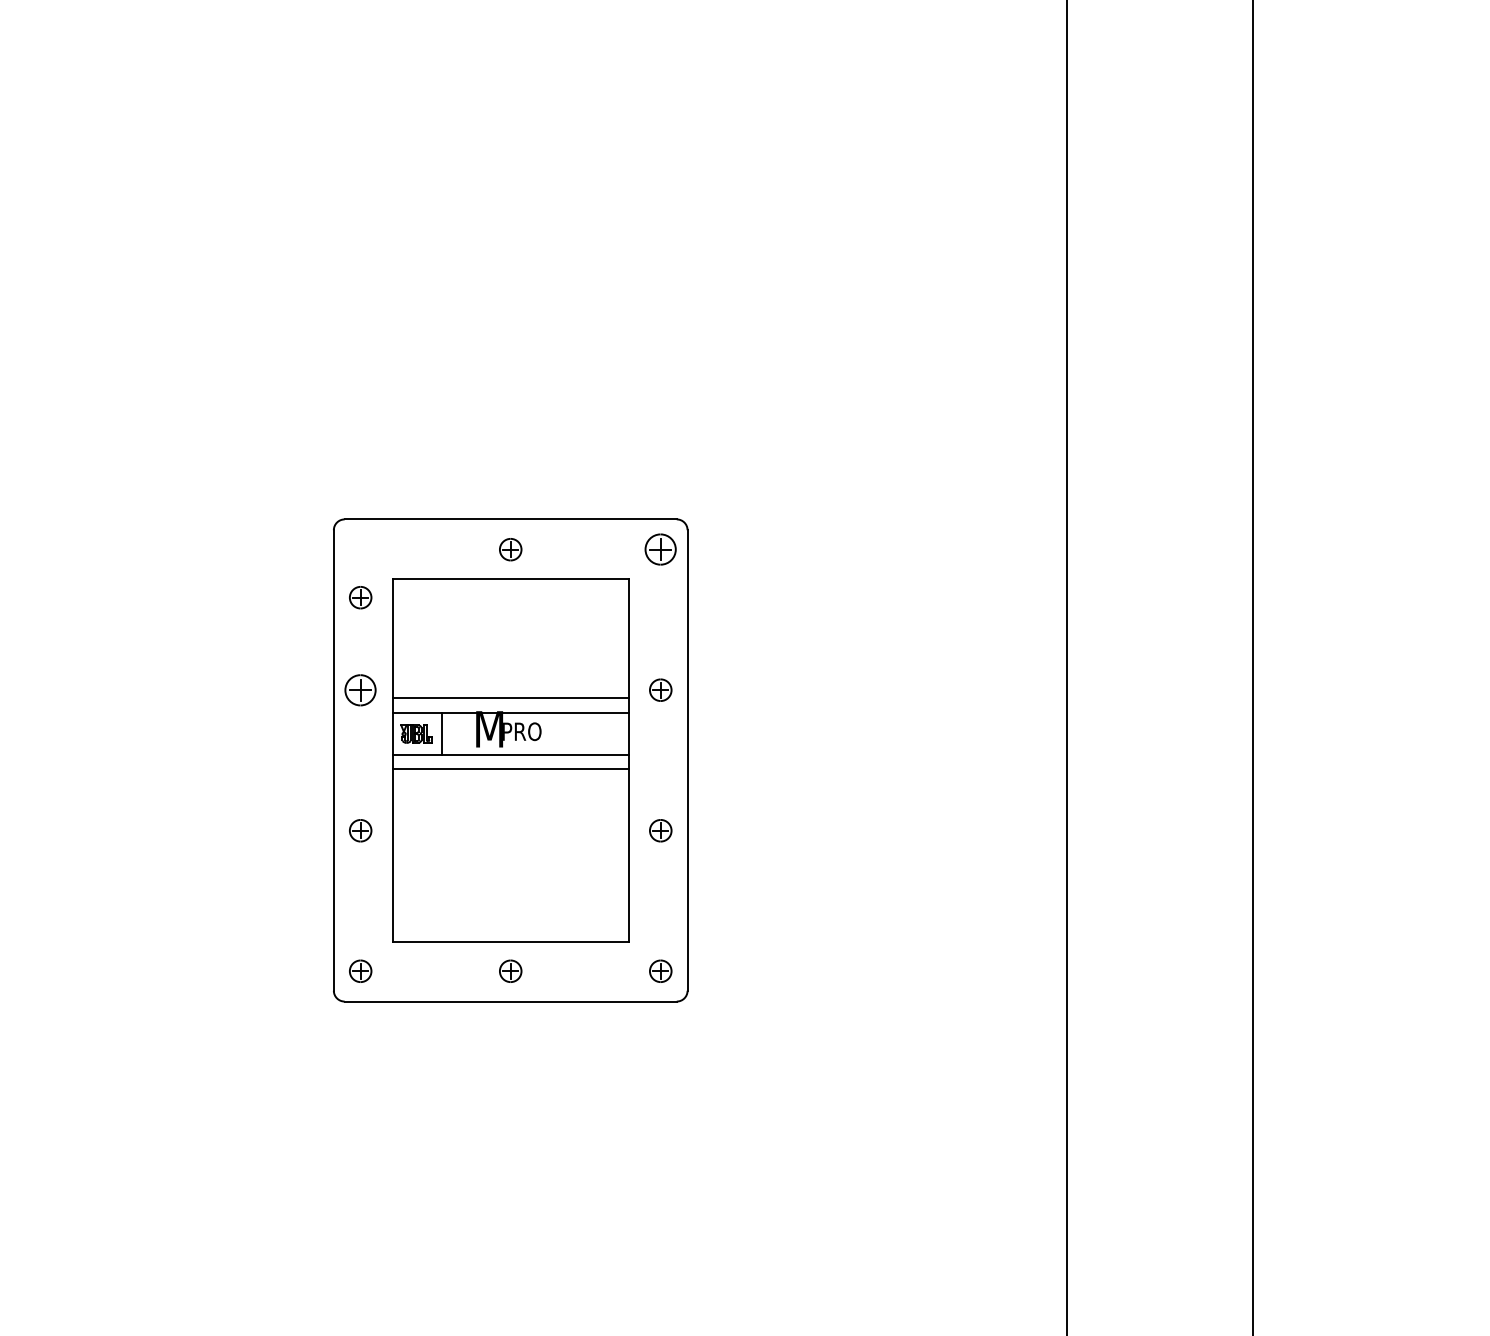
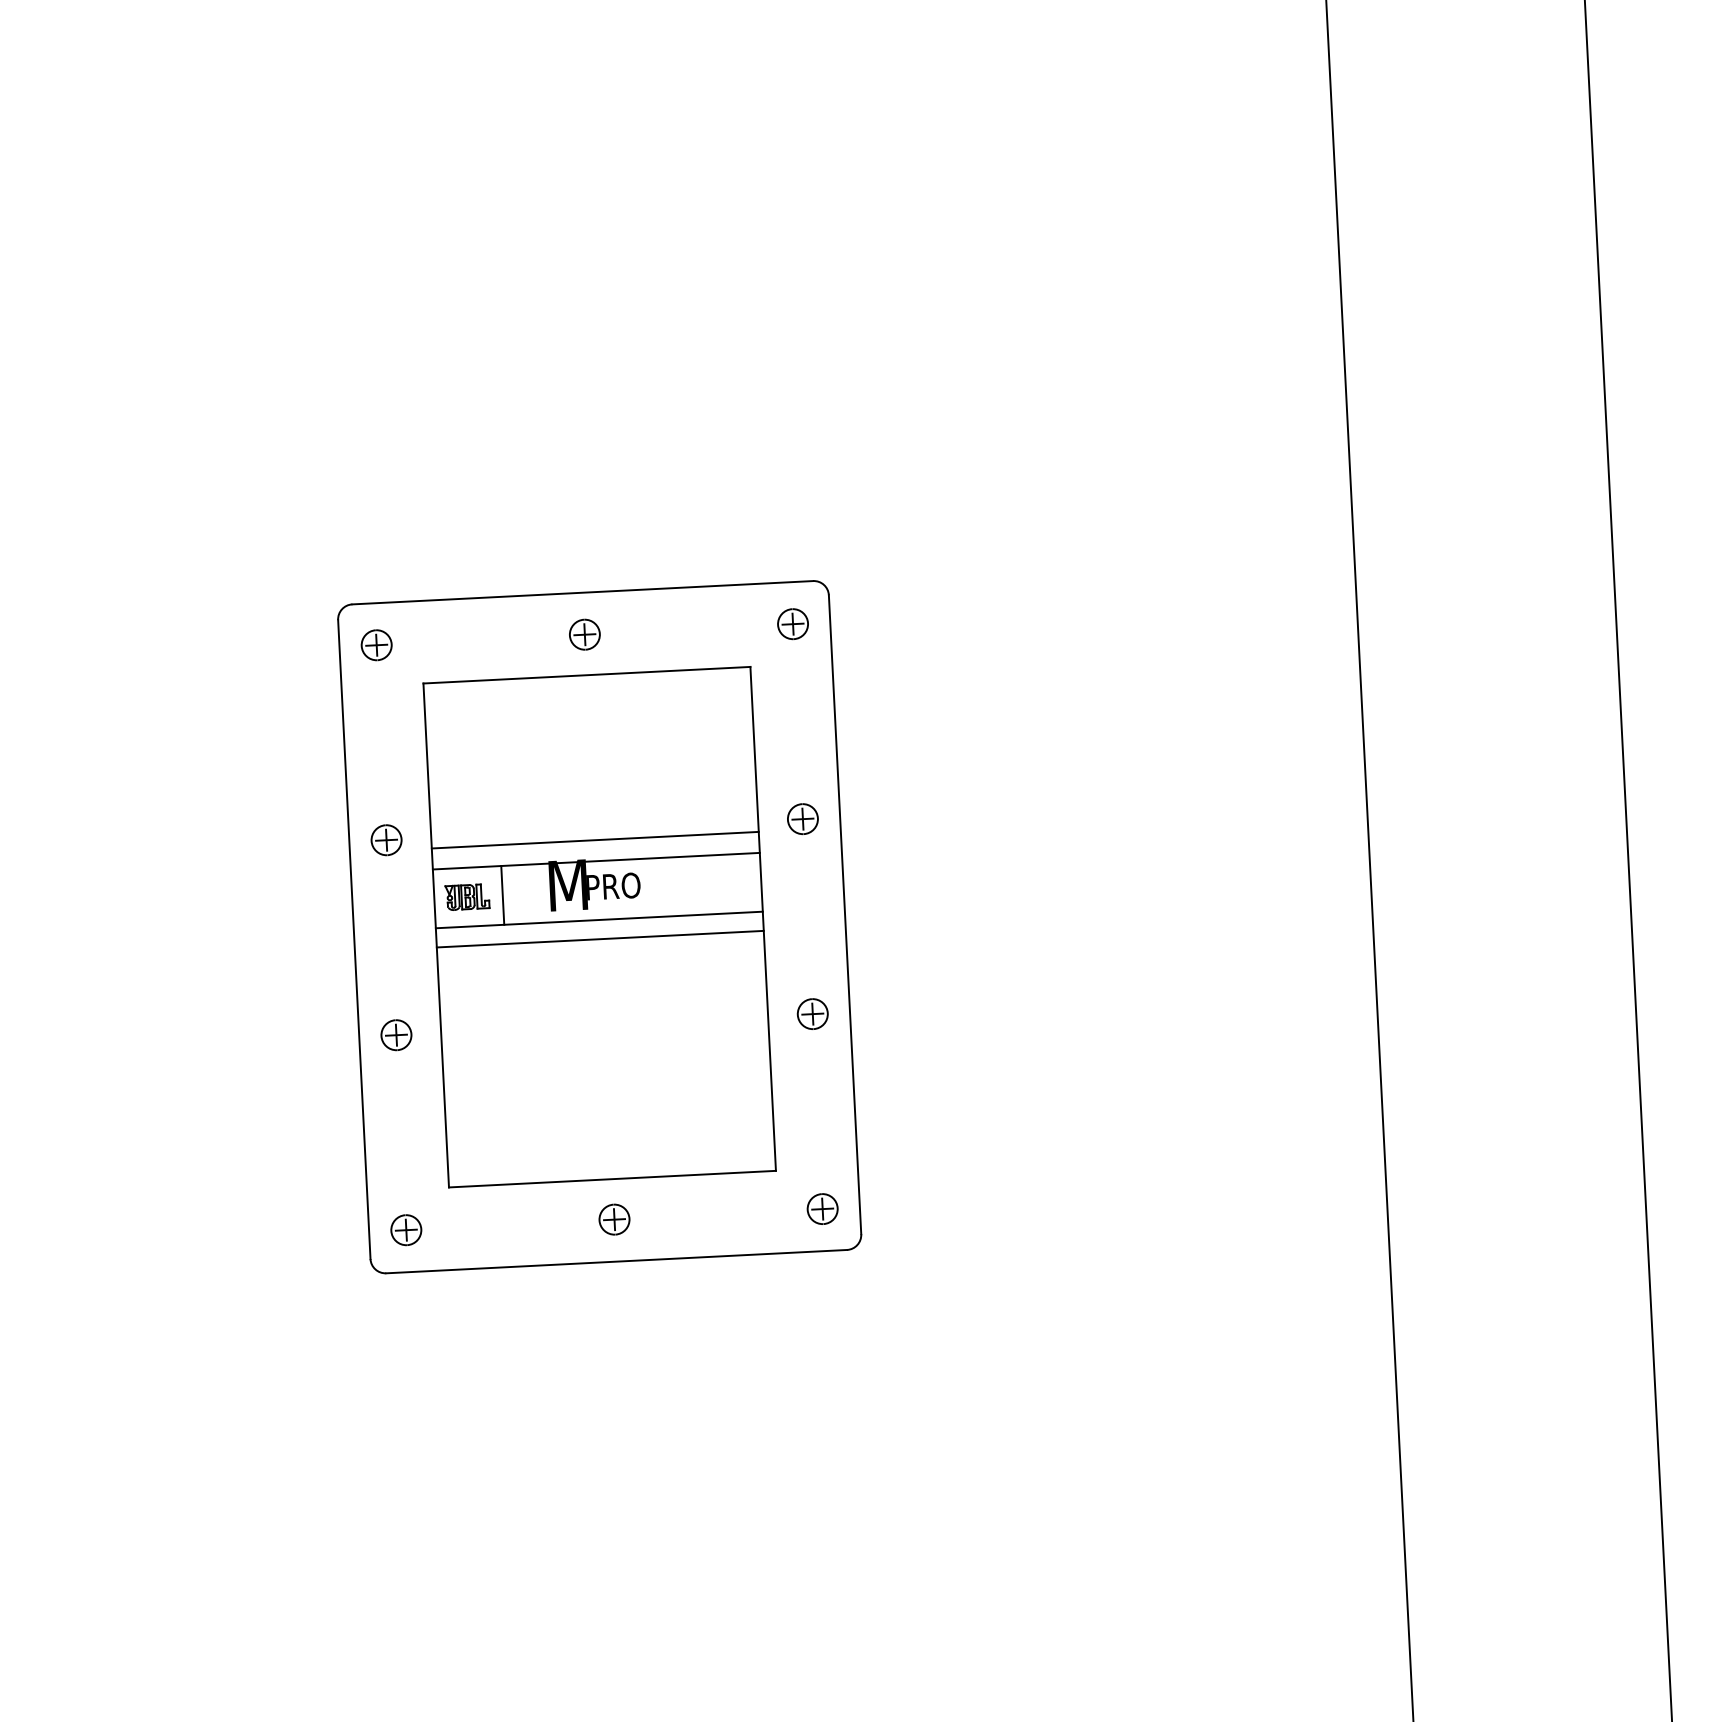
part: (660, 549) -> (792, 623), size x0.71
part: (360, 597) -> (376, 645), moved
part: (360, 689) -> (386, 839), size x0.71

